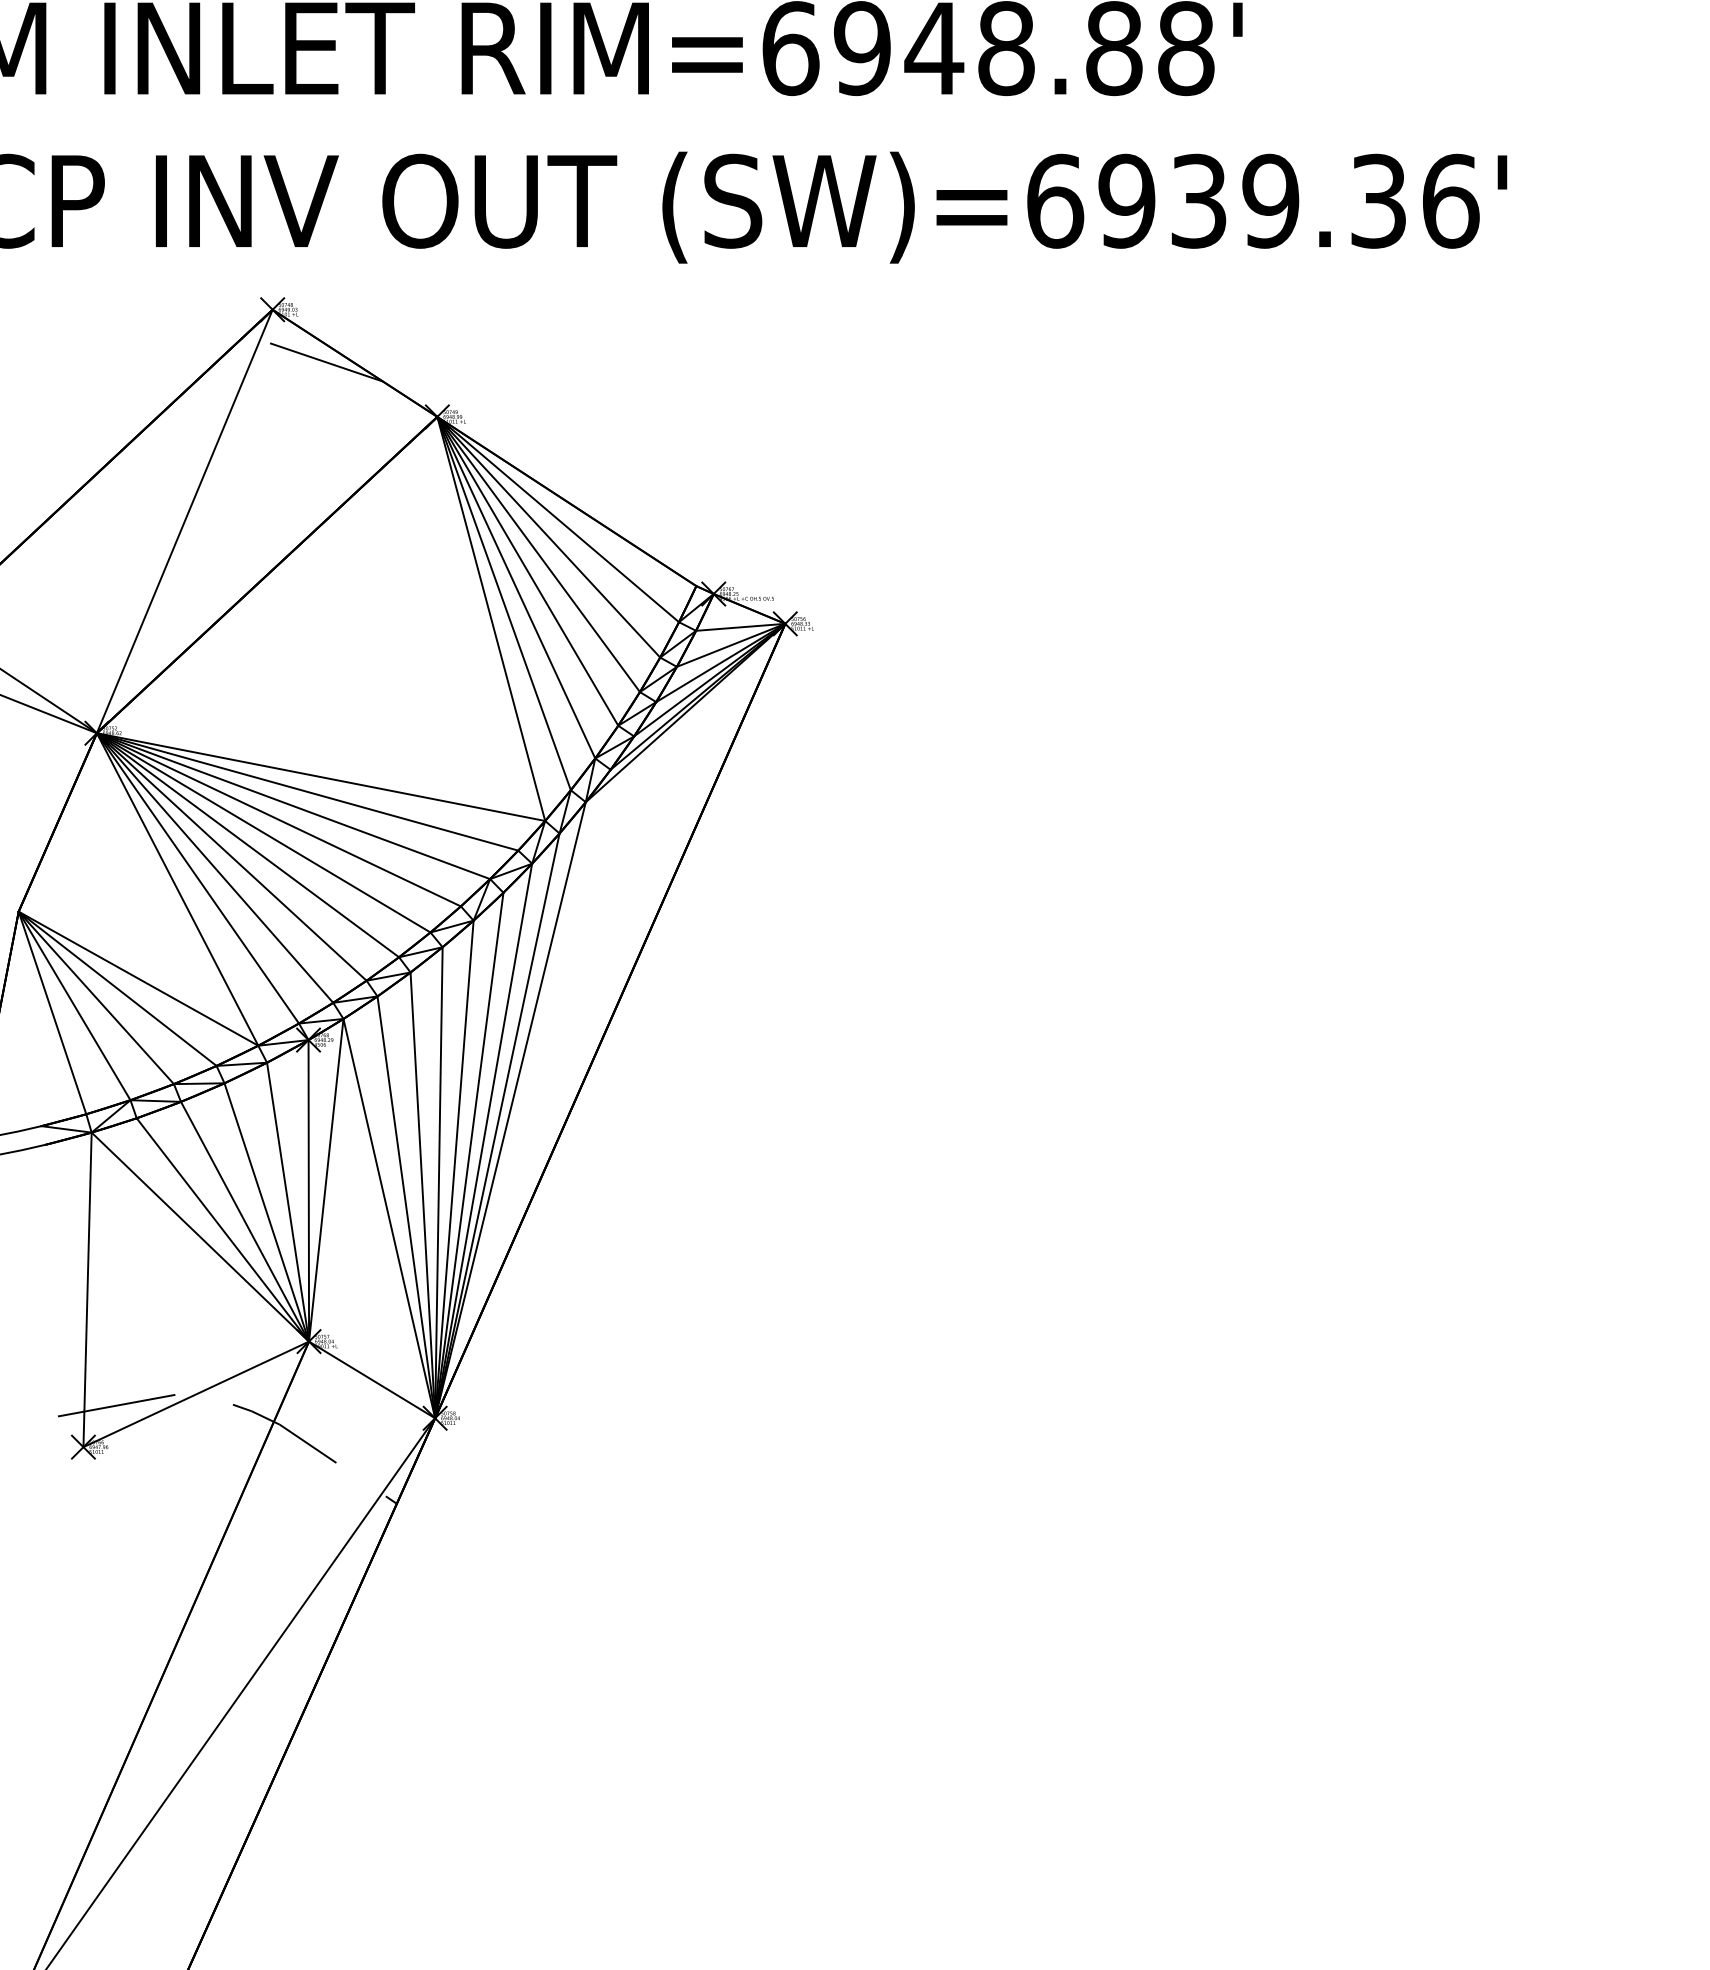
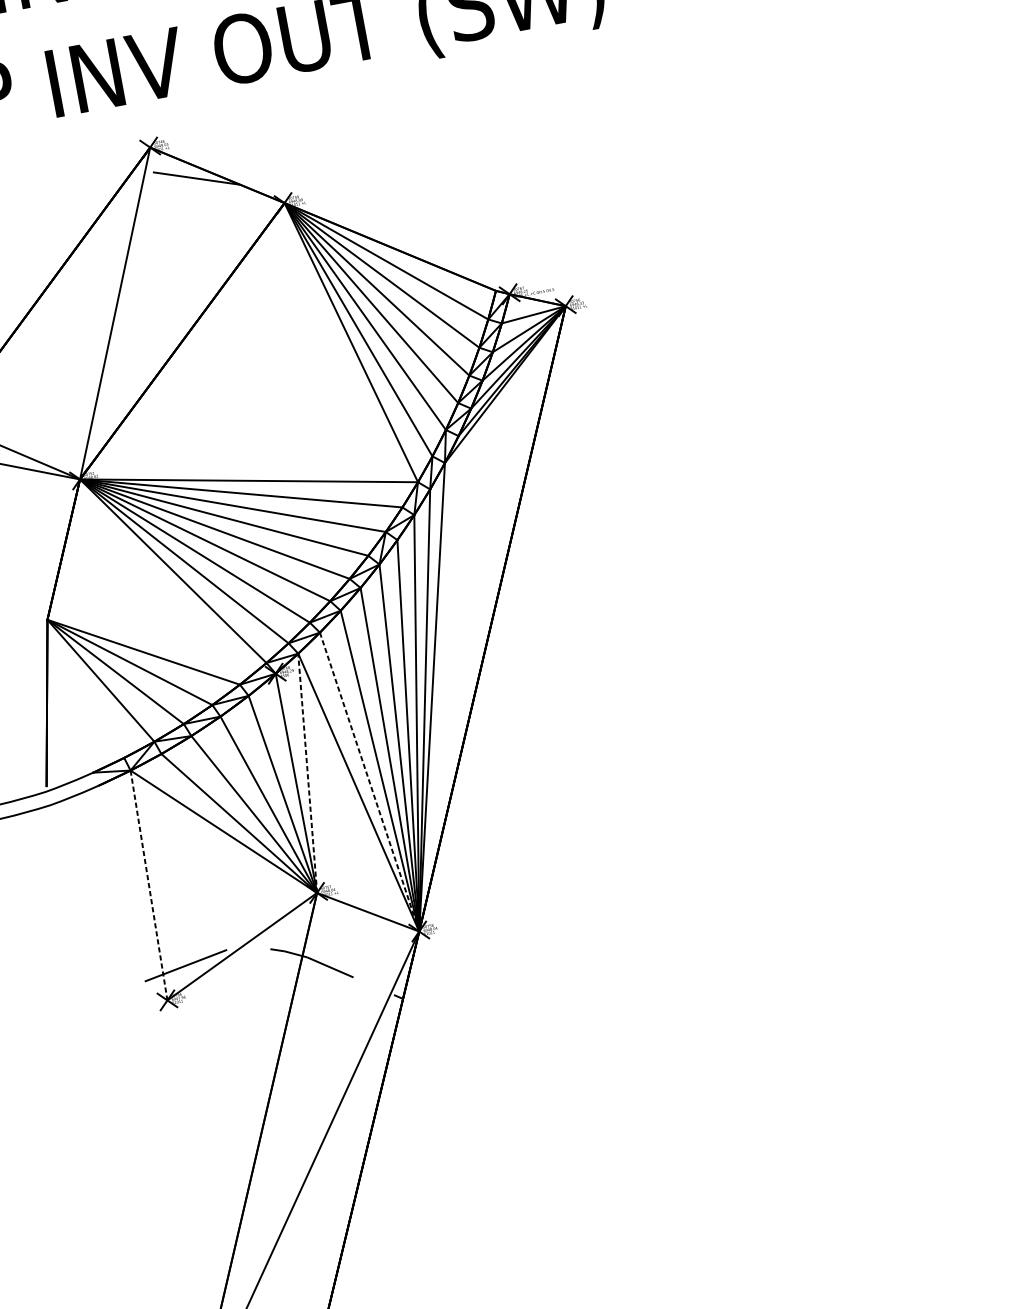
line: (177, 889) -> (159, 582), removed
line: (52, 1012) -> (85, 688), removed
line: (326, 1179) -> (307, 772), solid -> dashed
line: (406, 1207) -> (369, 782), solid -> dashed
line: (87, 1290) -> (149, 885), solid -> dashed

